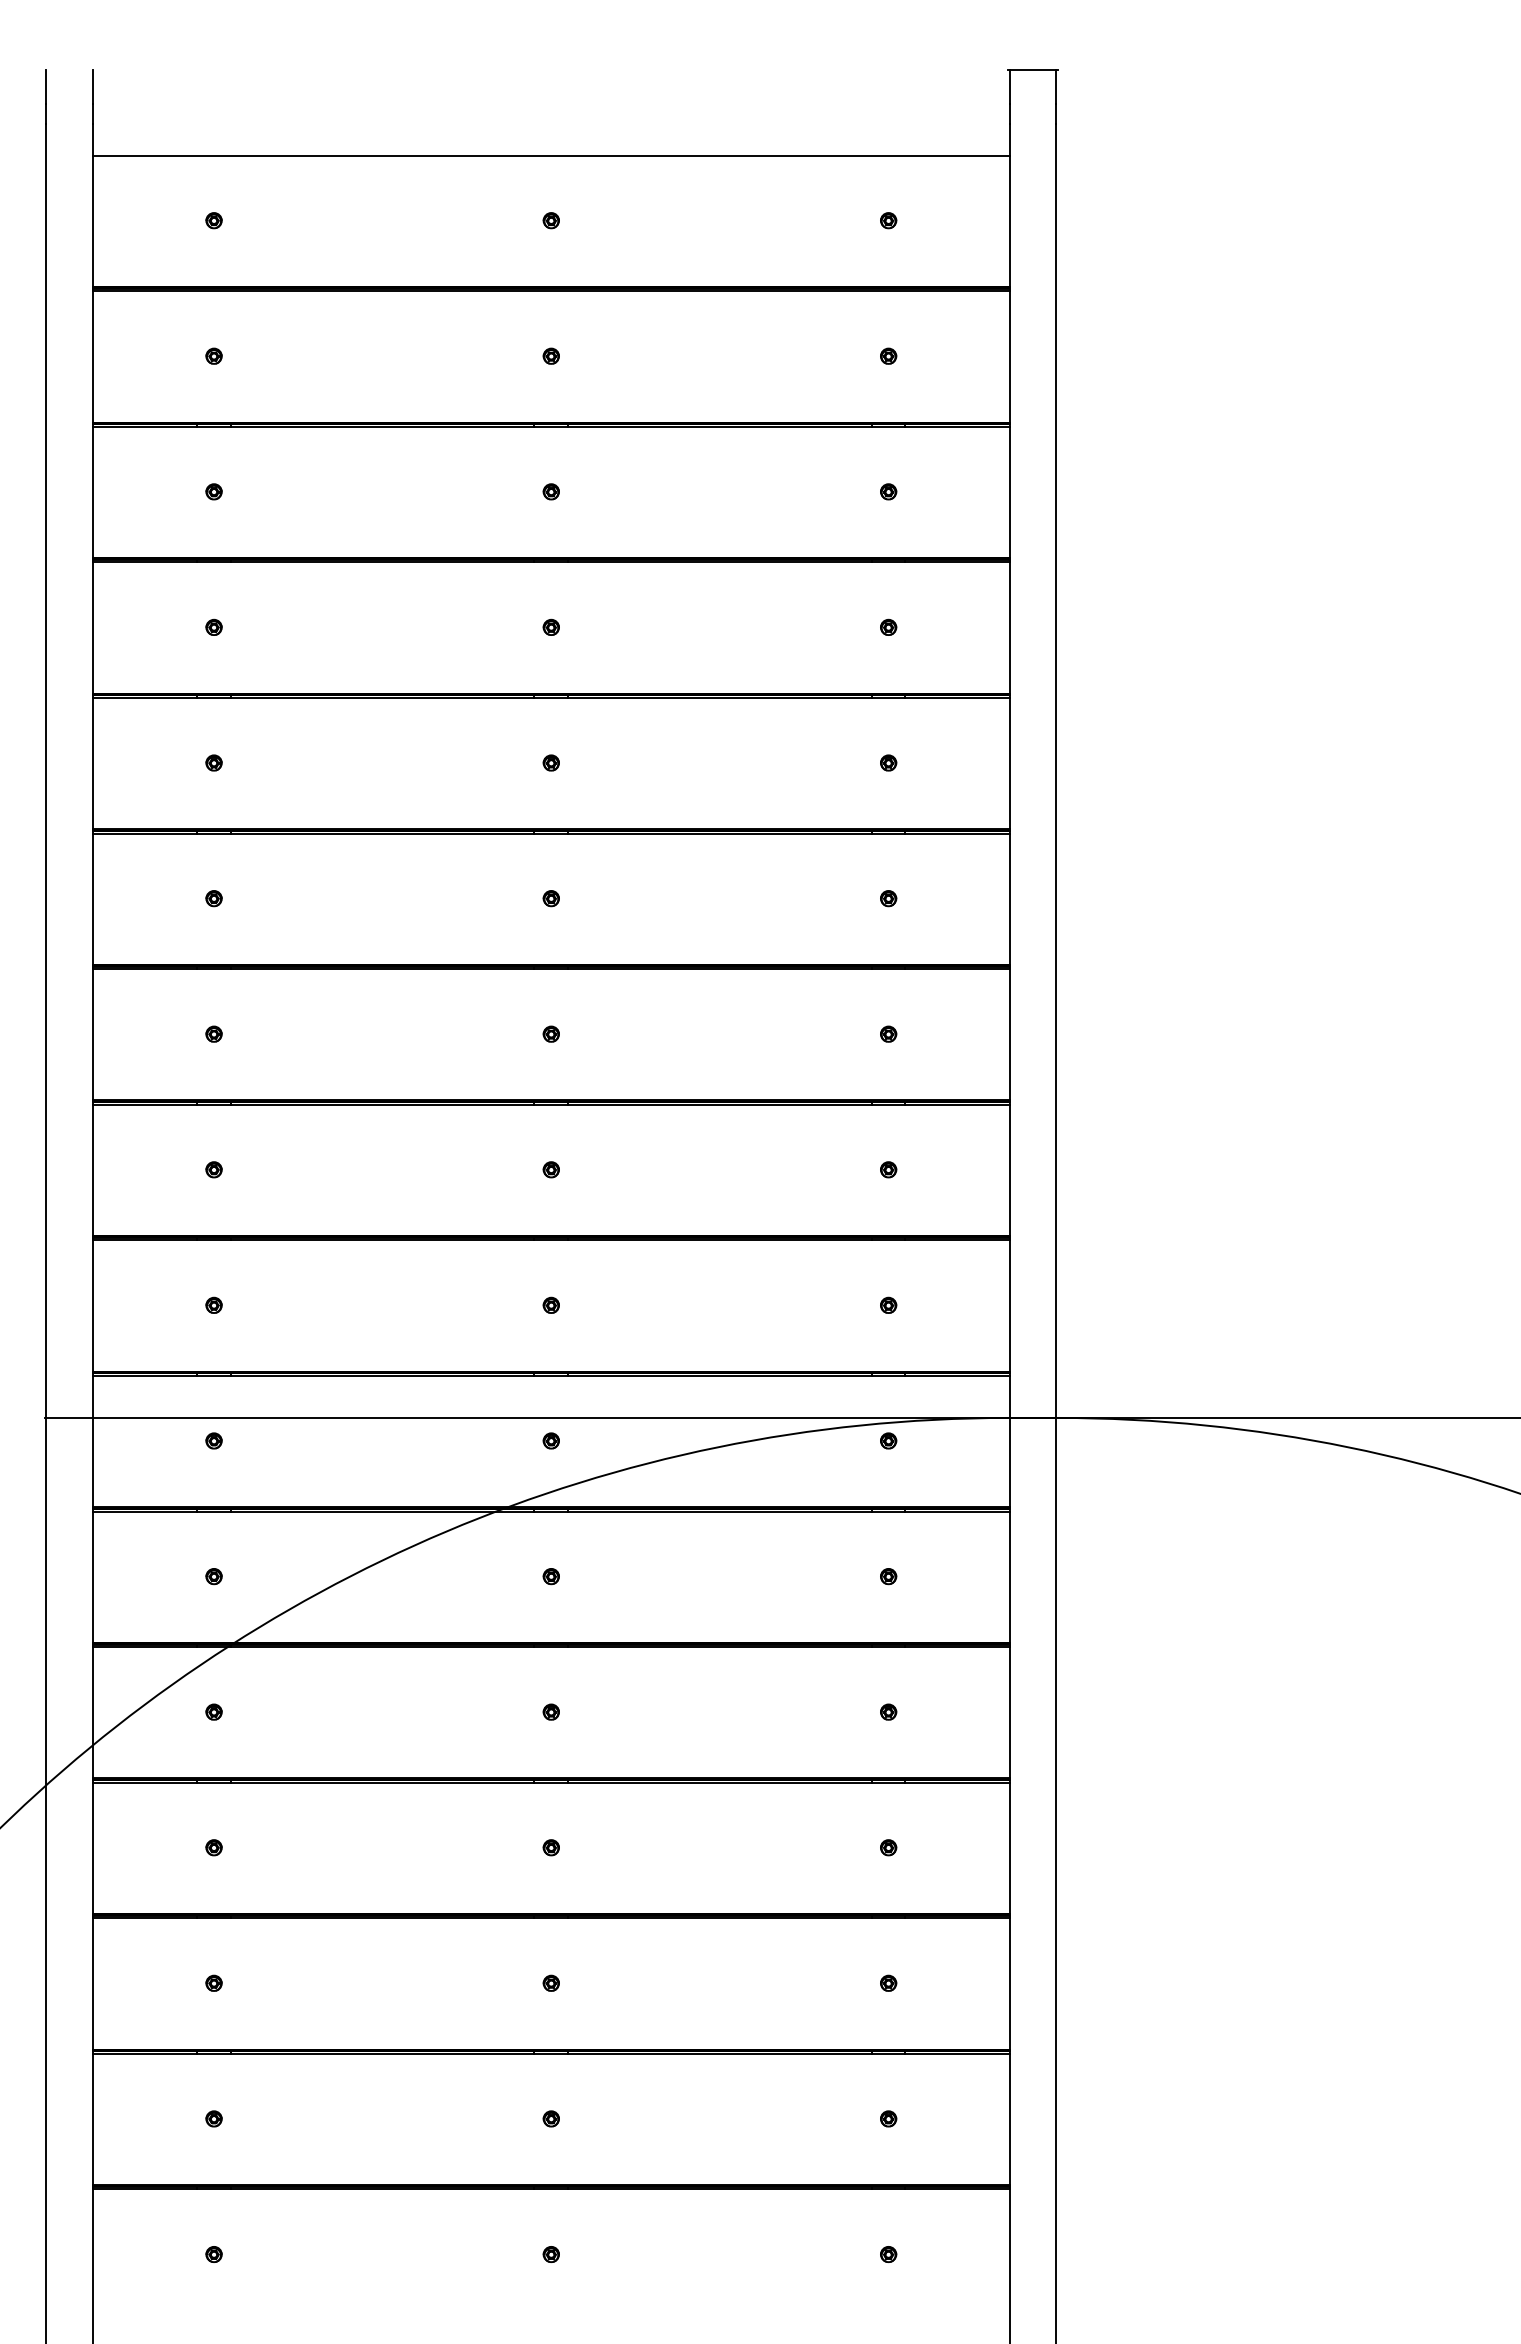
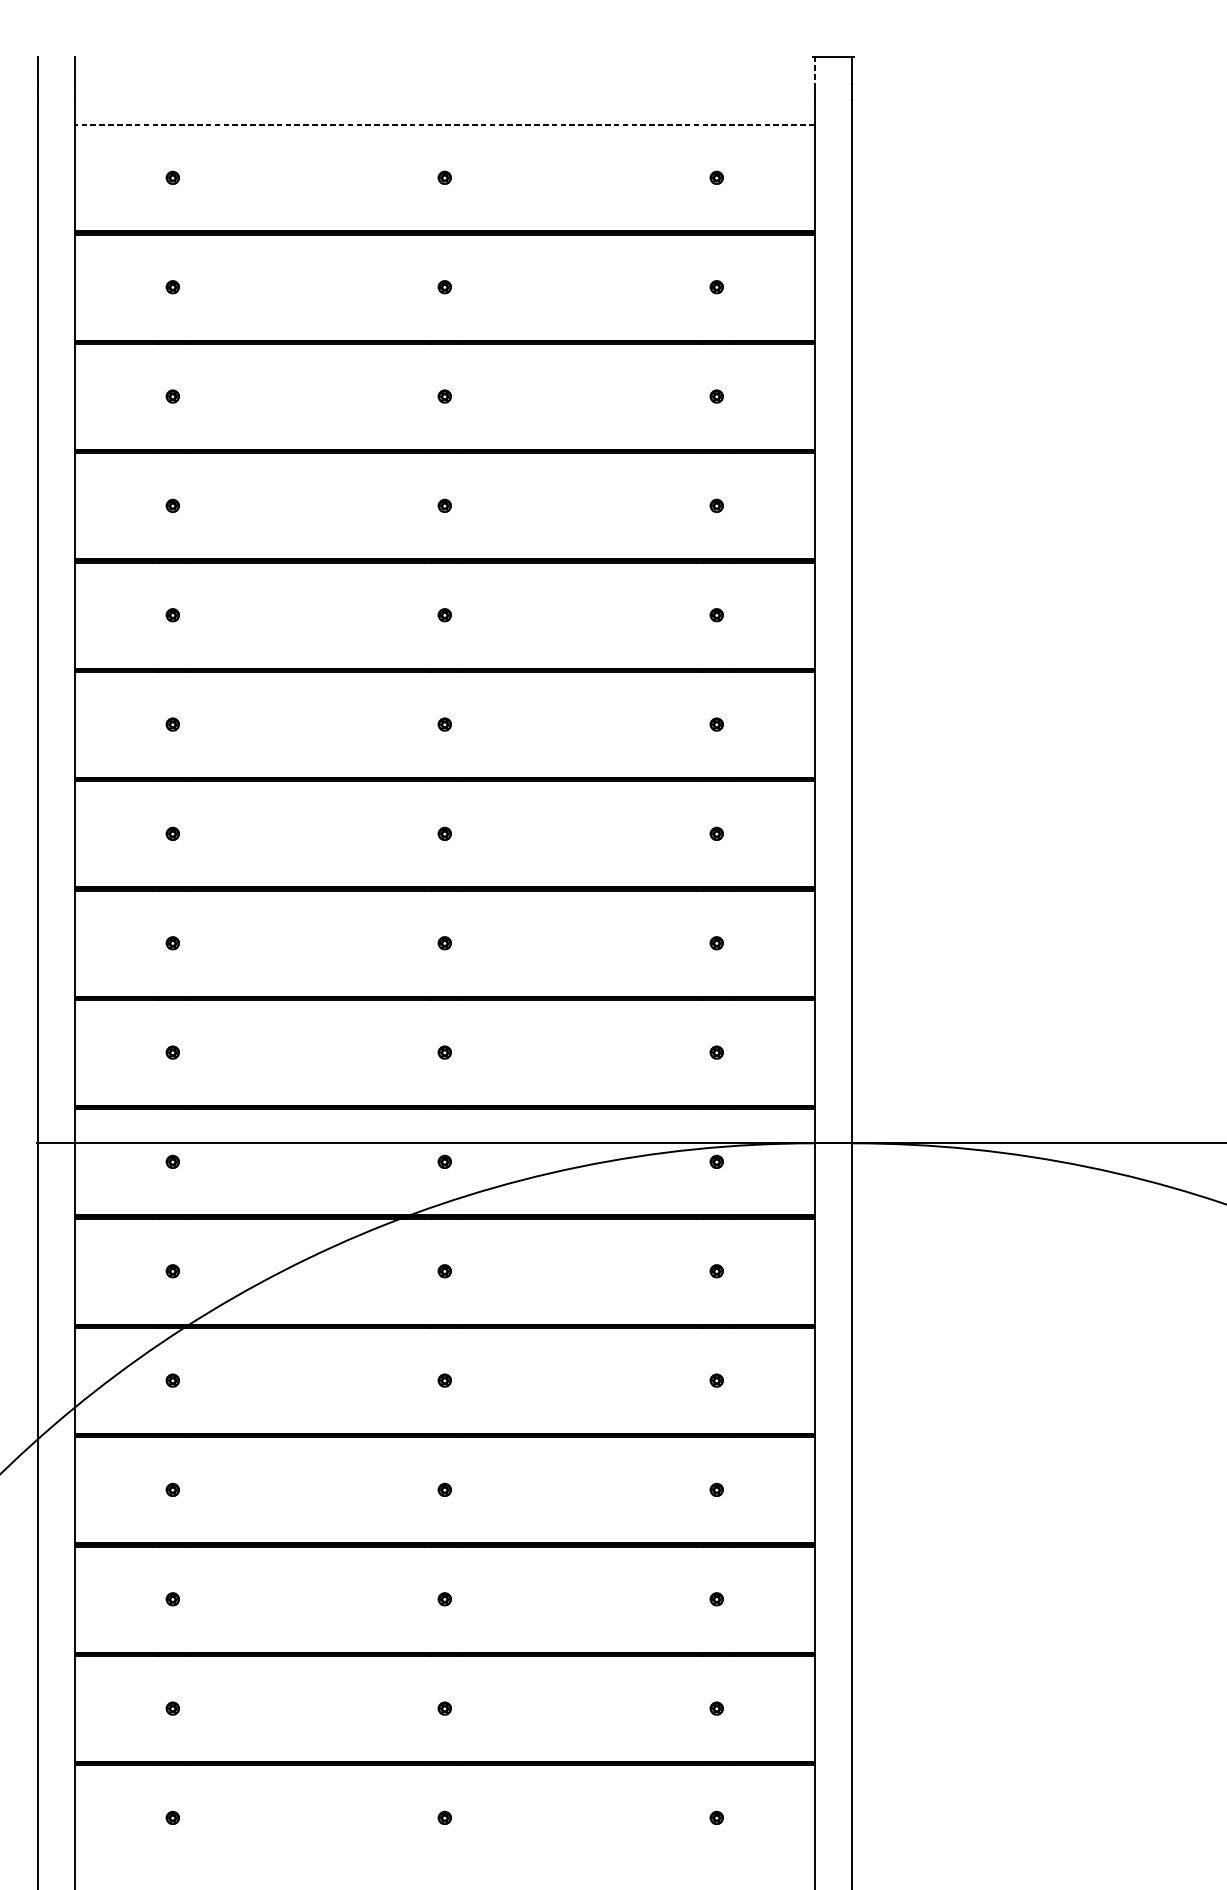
line: (1009, 87) -> (814, 70), solid -> dashed
line: (551, 155) -> (444, 125), solid -> dashed

